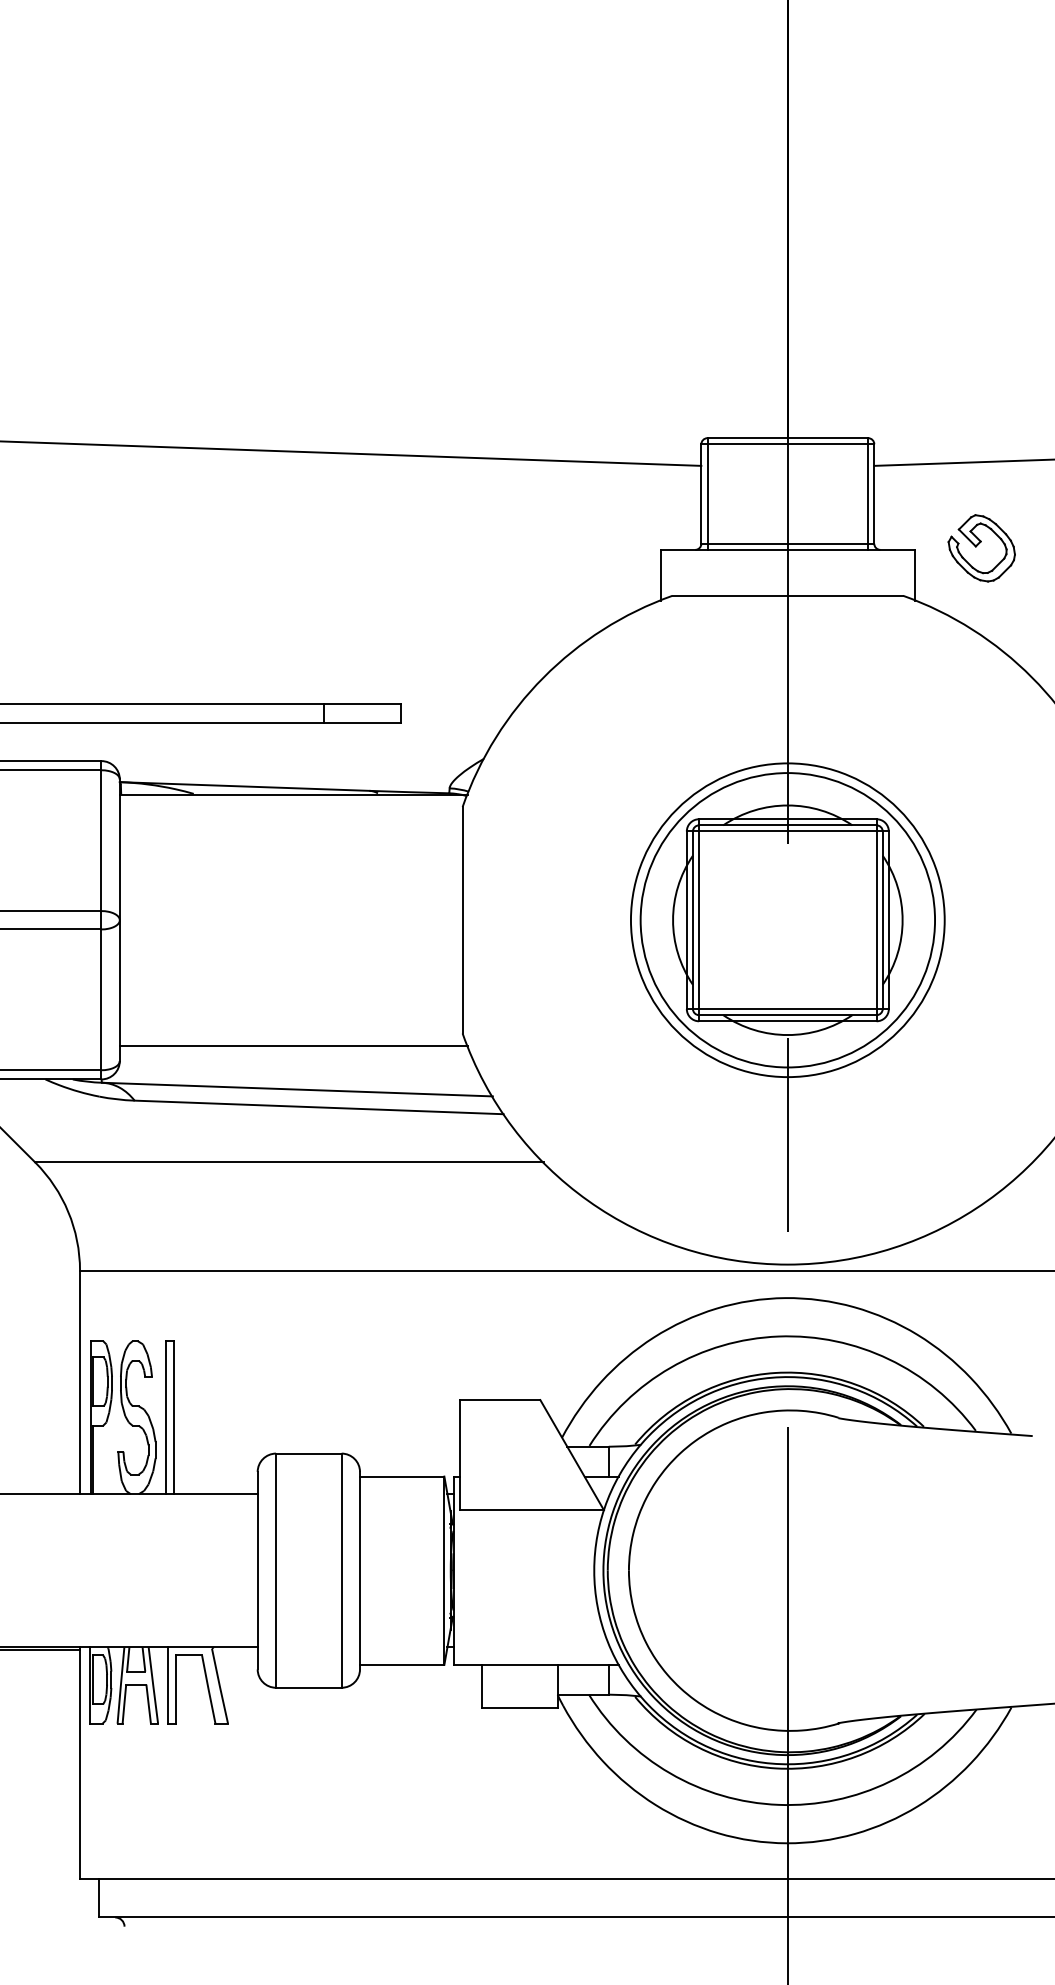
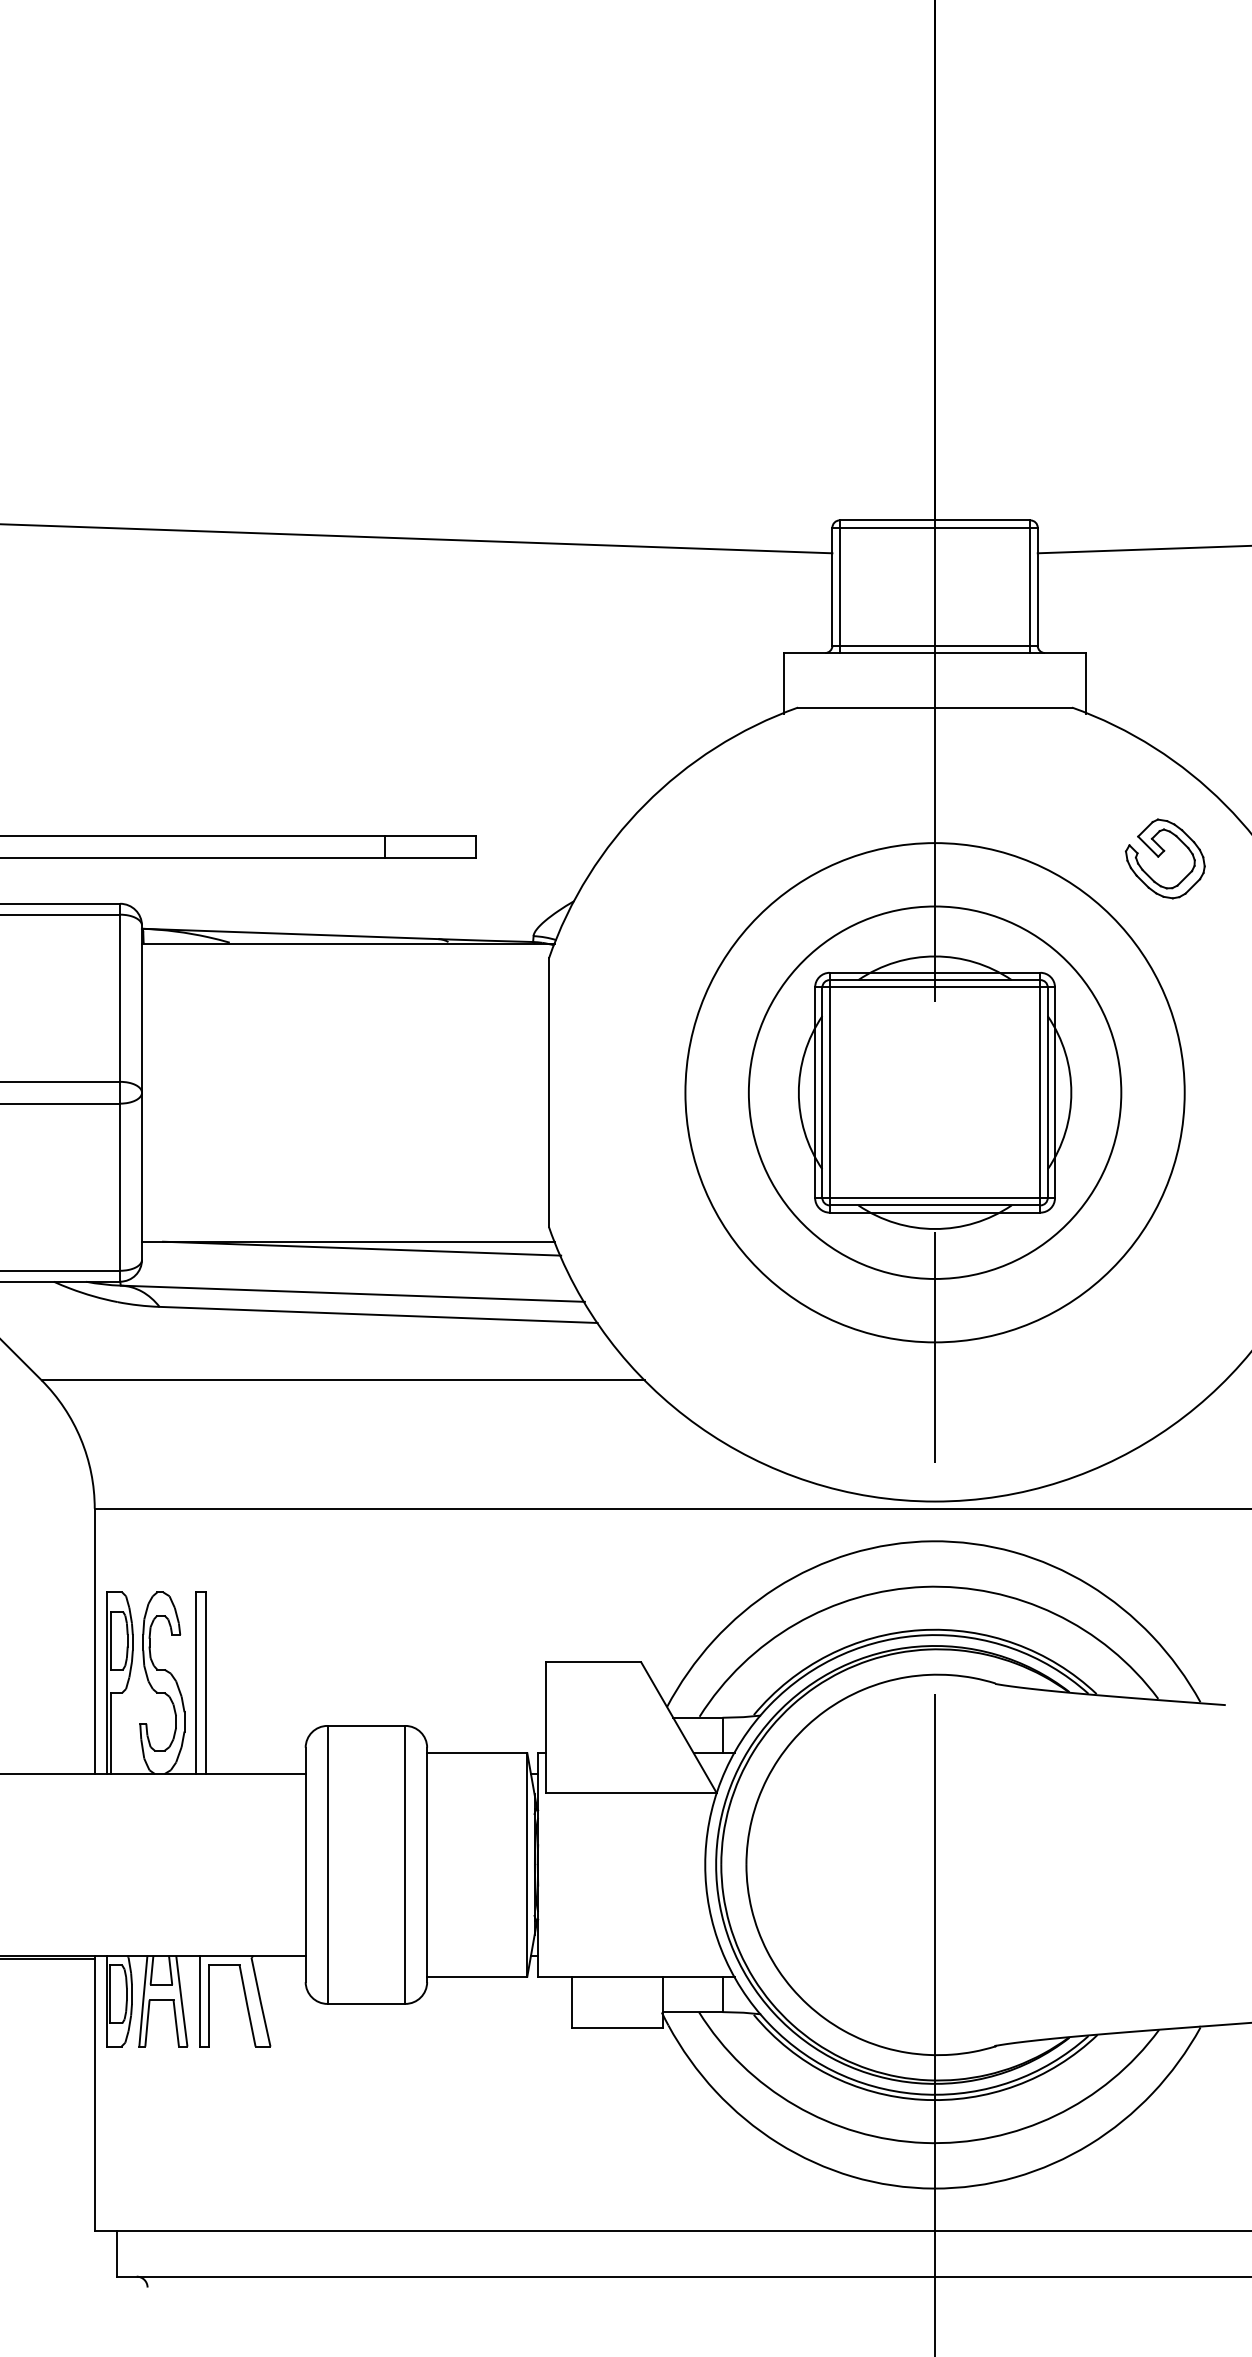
part: (981, 548) -> (1164, 859), moved
circle: (787, 919) -> (934, 1091), size x1.43
line: (304, 1051) -> (361, 1248), added

